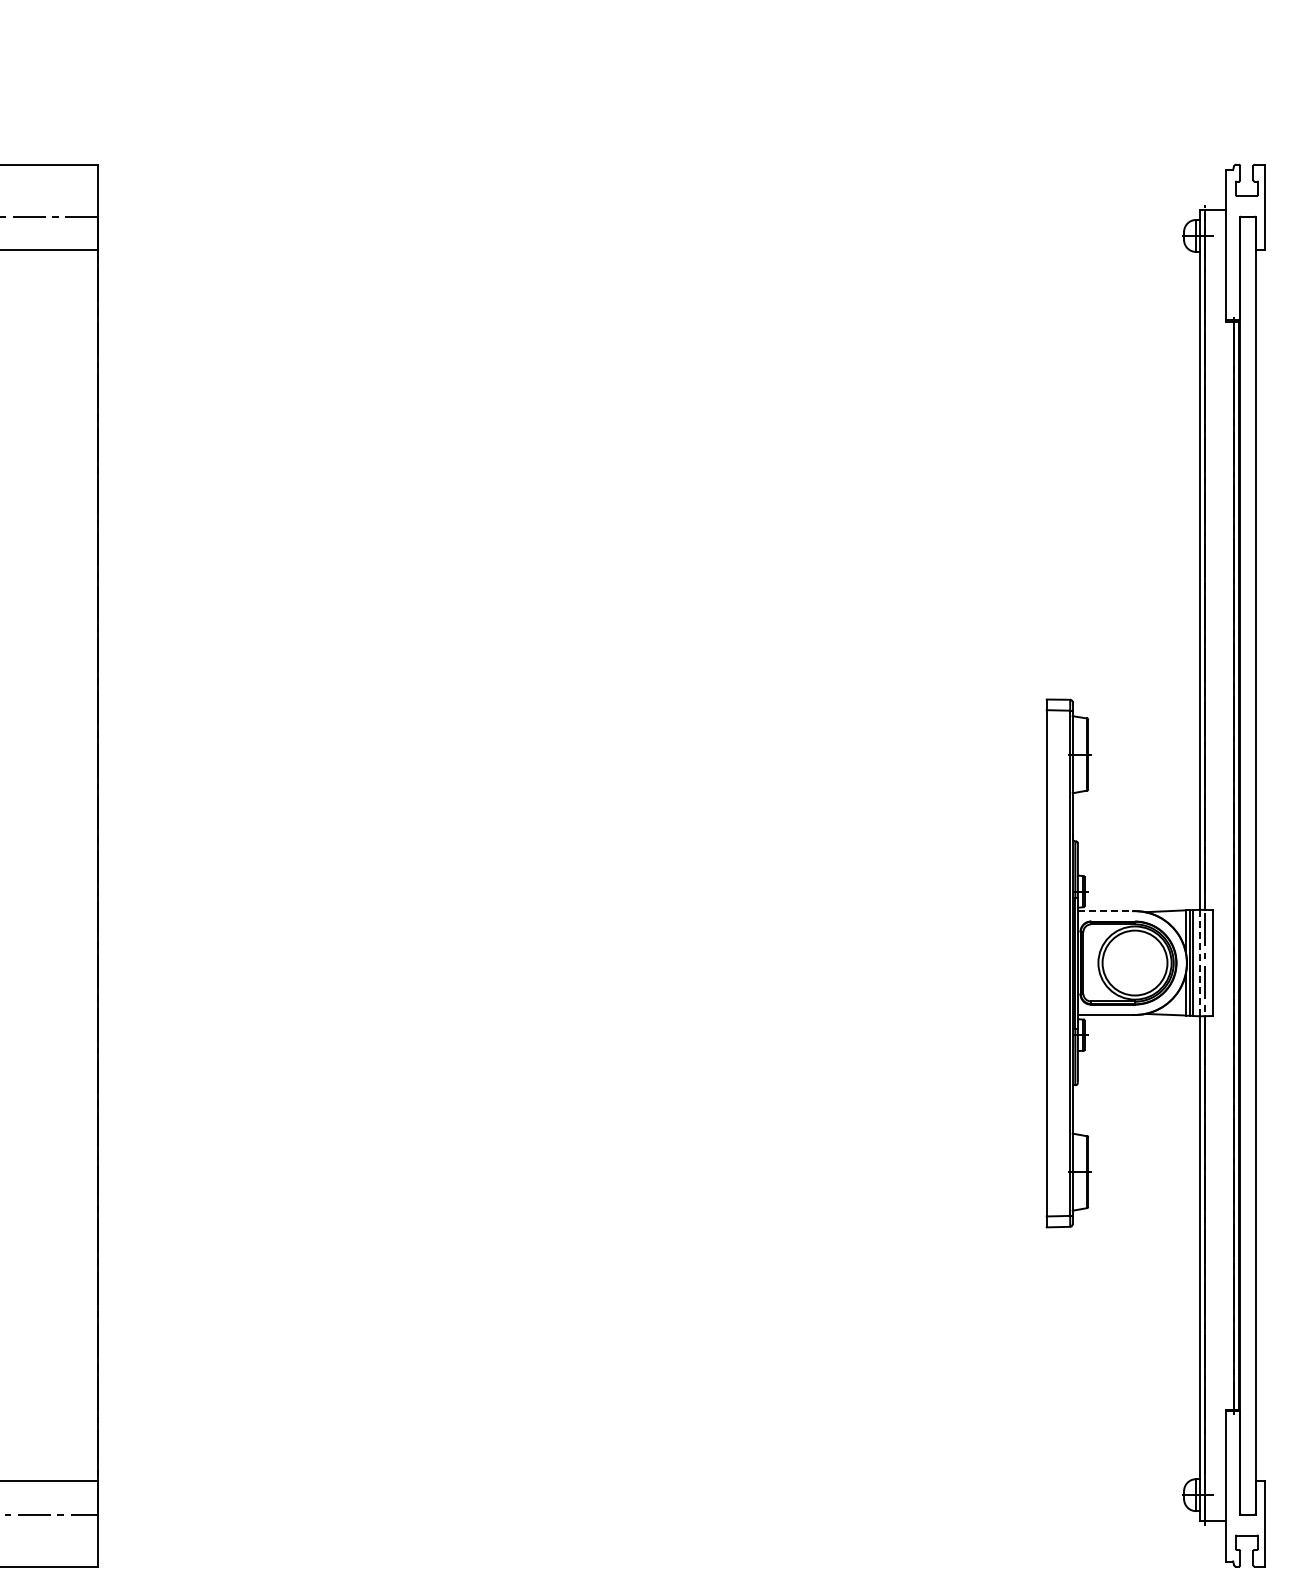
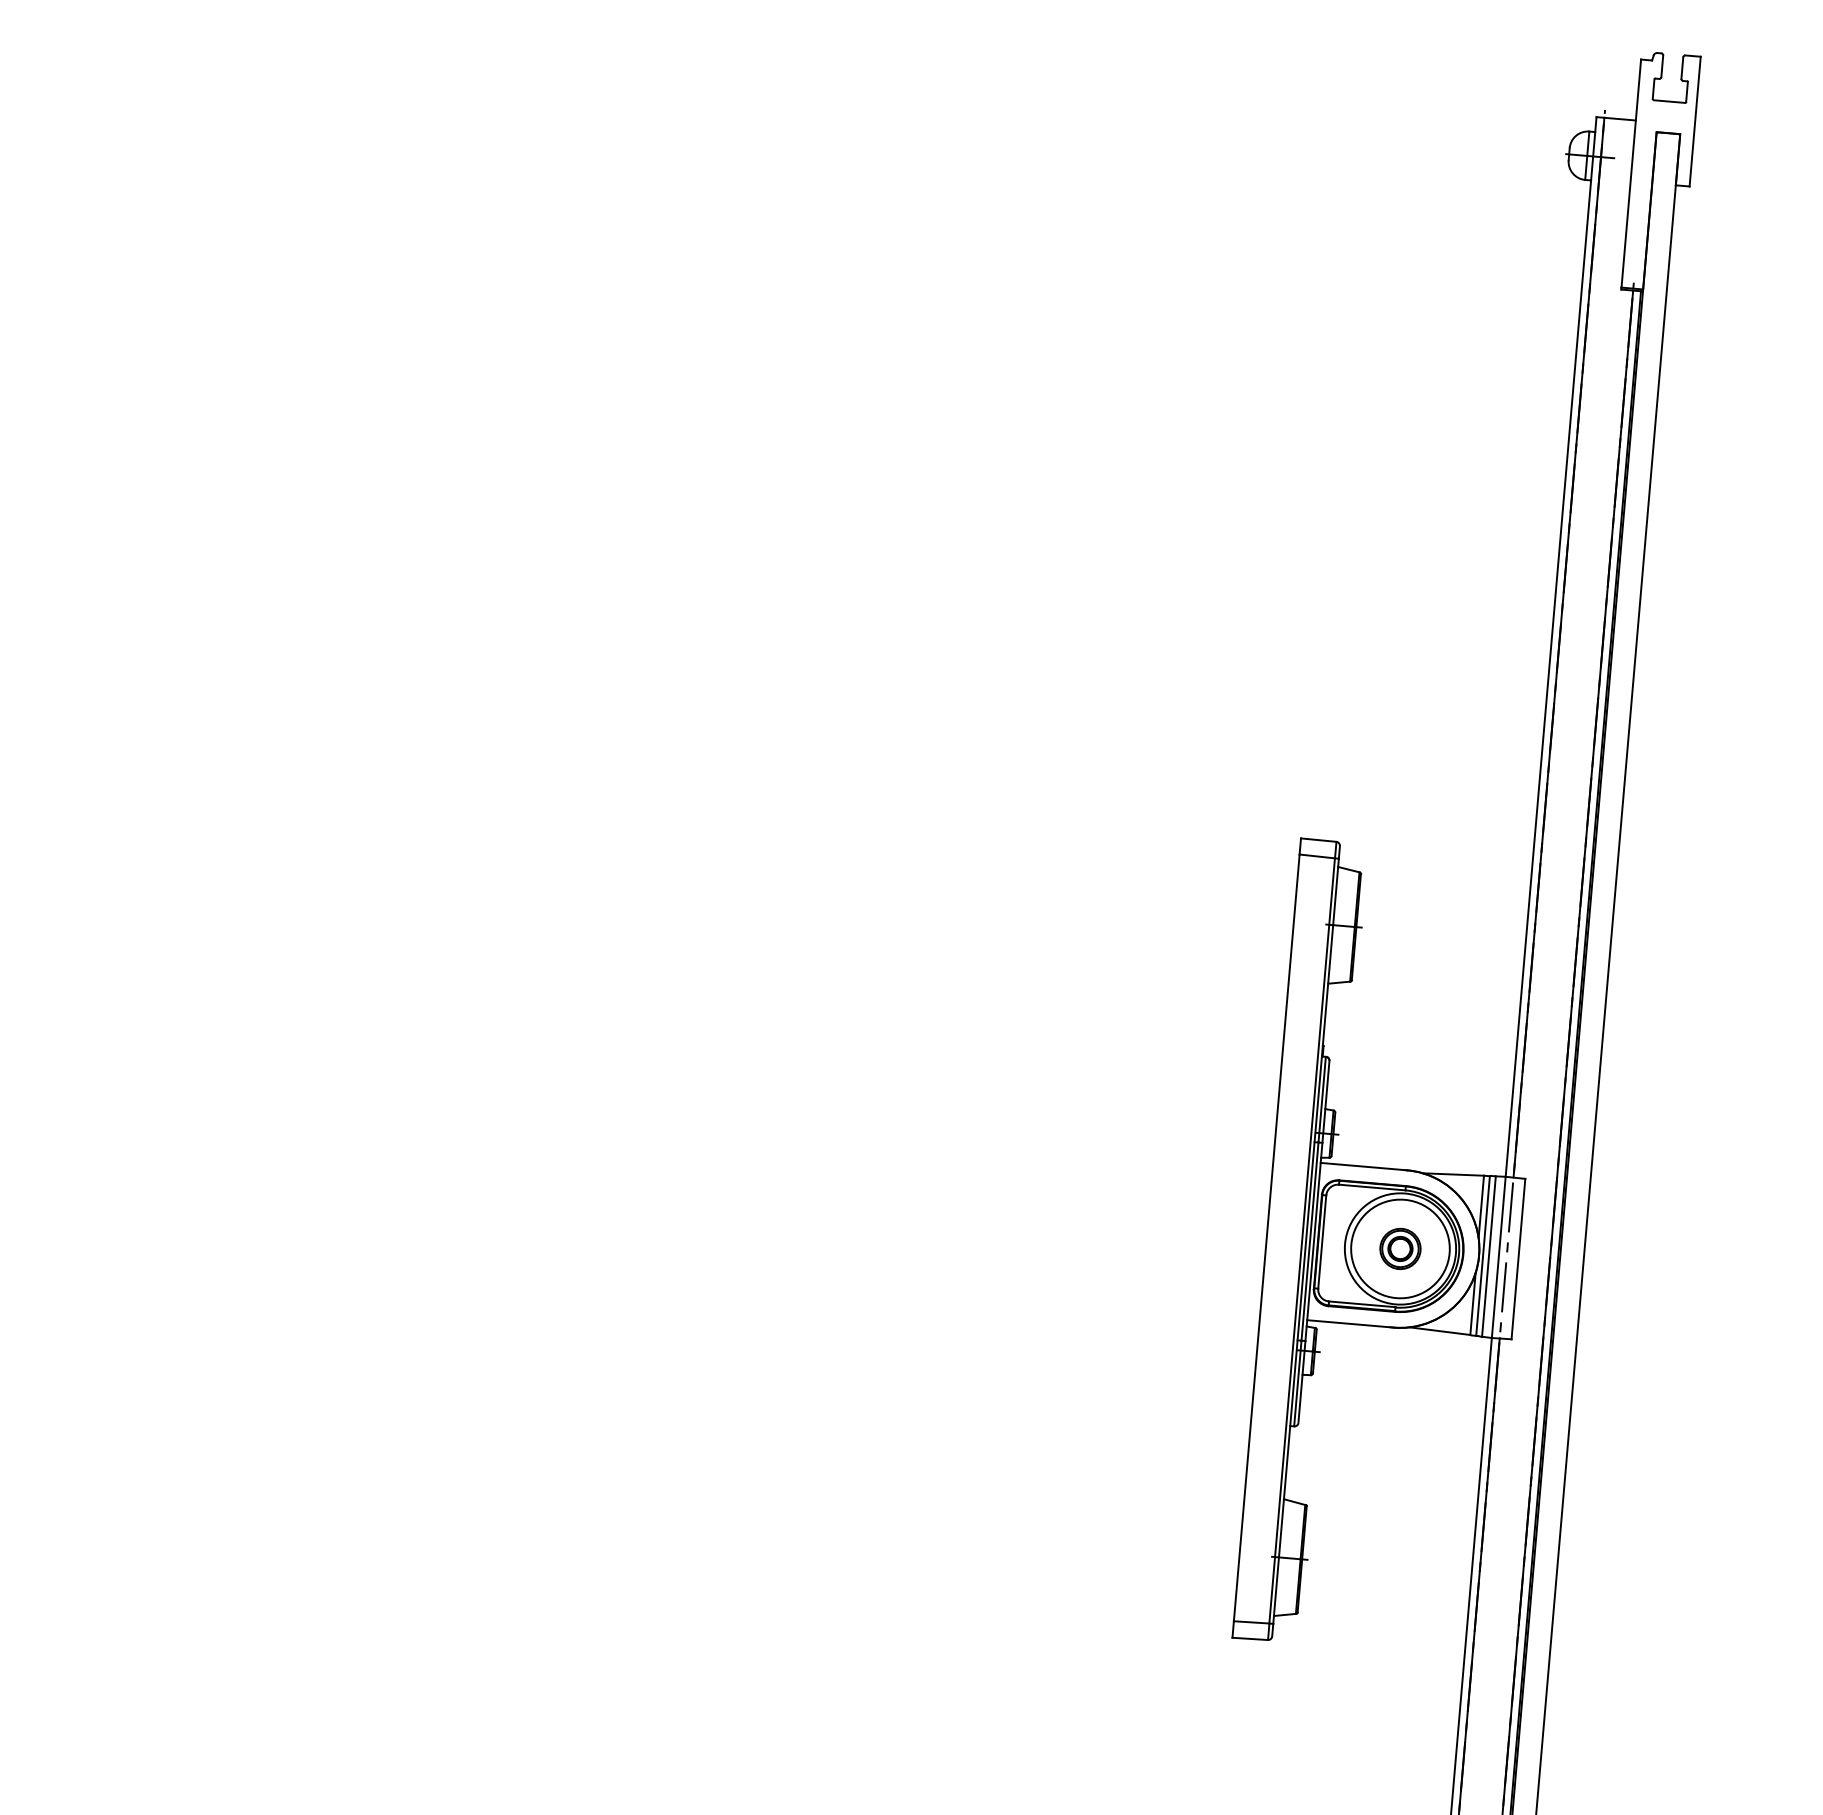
line: (1106, 911) -> (1363, 1167), dashed -> solid
part: (1134, 962) -> (1399, 1248), added
line: (1199, 963) -> (1498, 1258), dashed -> solid

